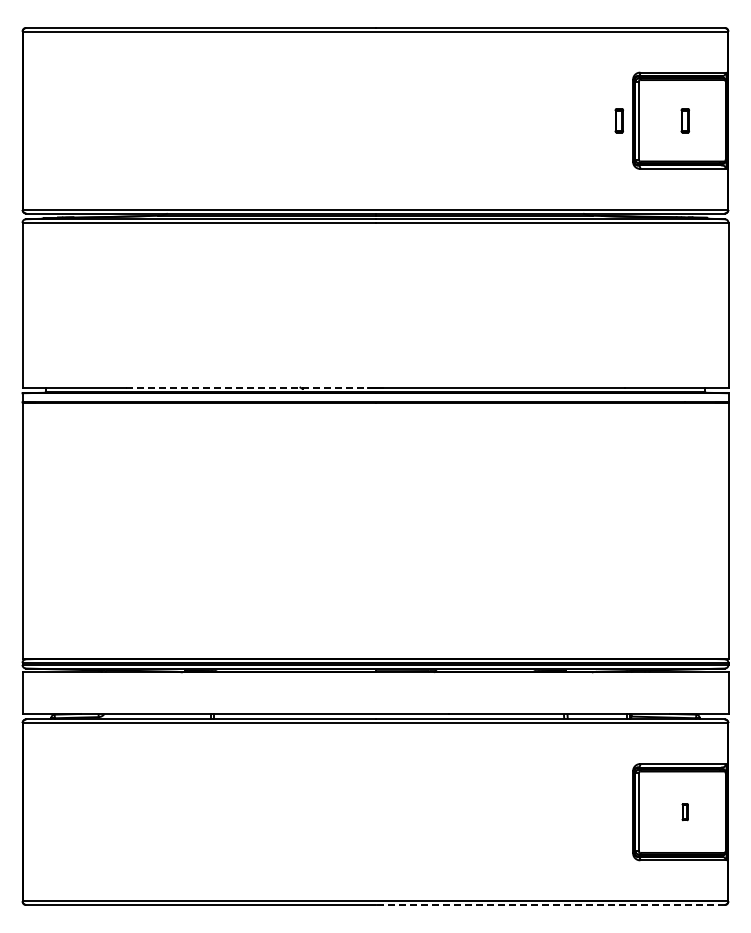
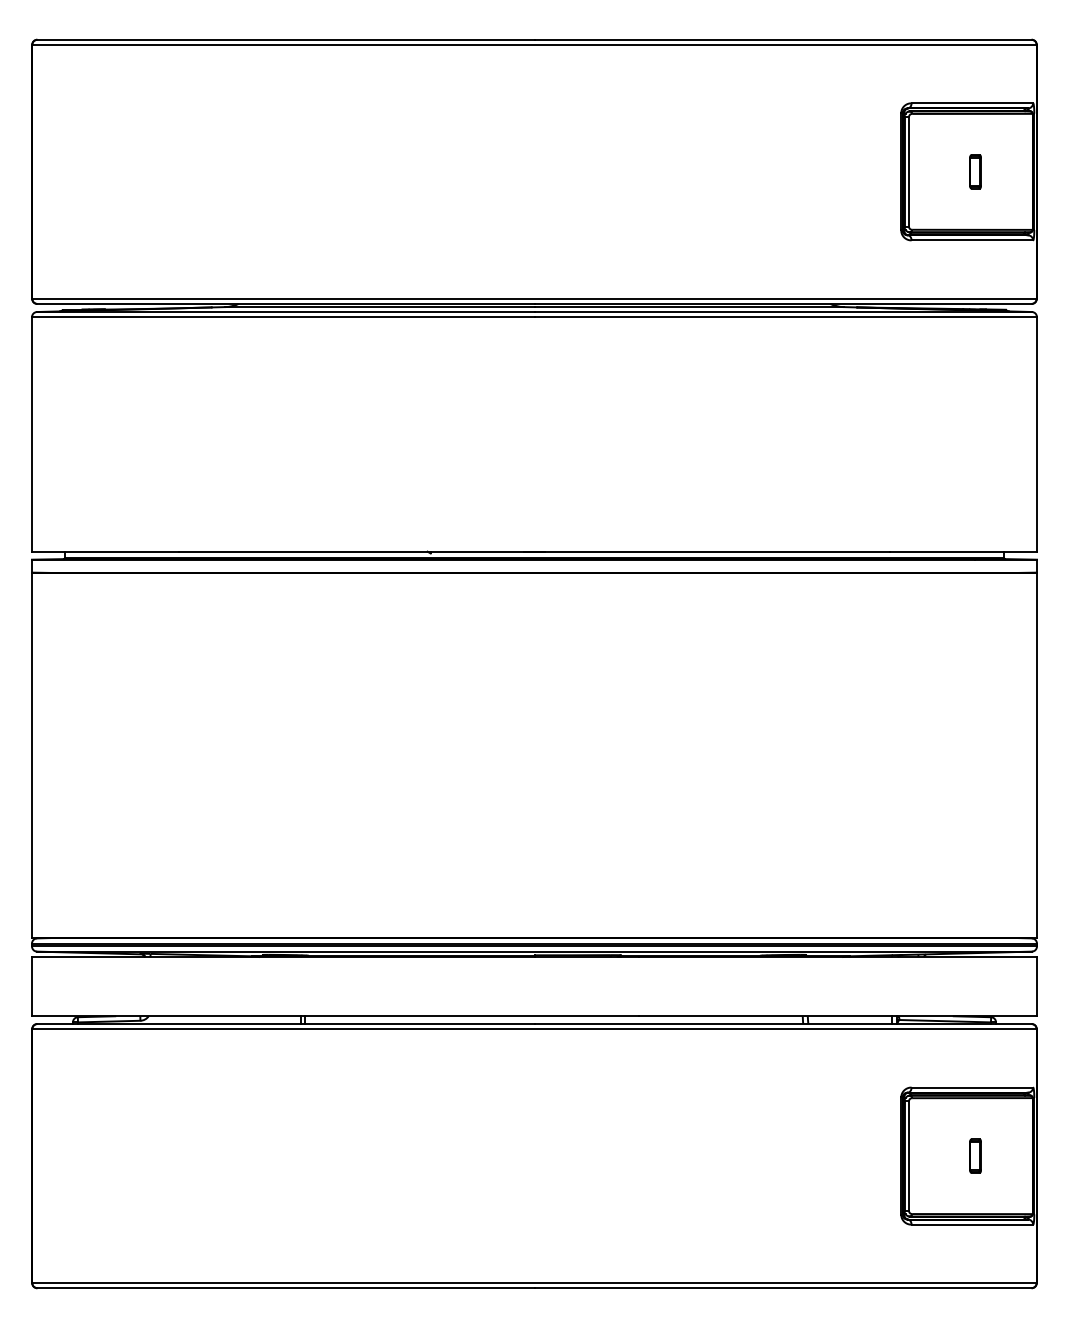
part: (618, 120) -> (880, 171), removed
line: (250, 387) -> (356, 551), dashed -> solid
part: (684, 811) -> (974, 1155), size x1.43
line: (550, 905) -> (783, 1288), dashed -> solid

